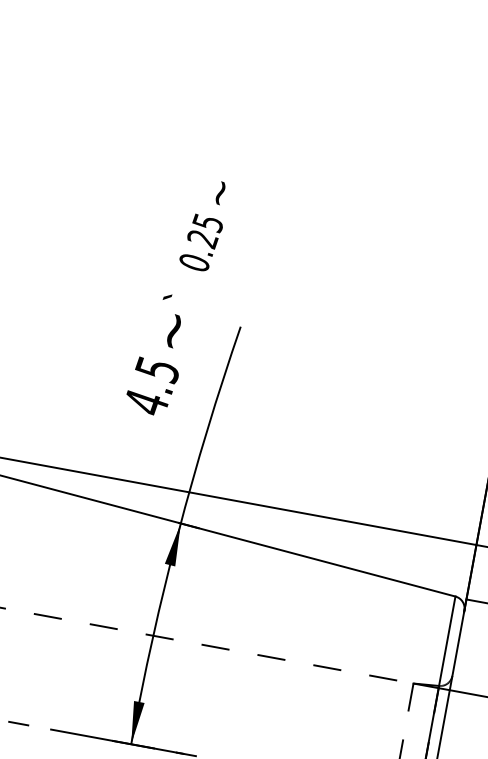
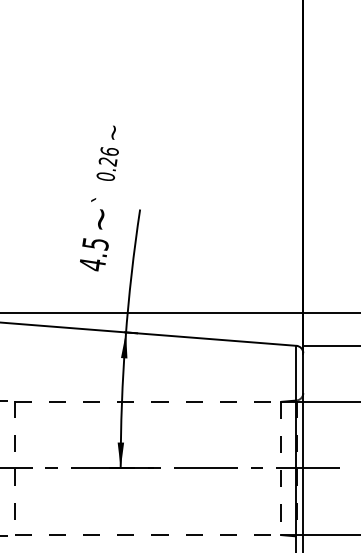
text: (208, 222) -> (109, 151), 0.25 -> 0.26

